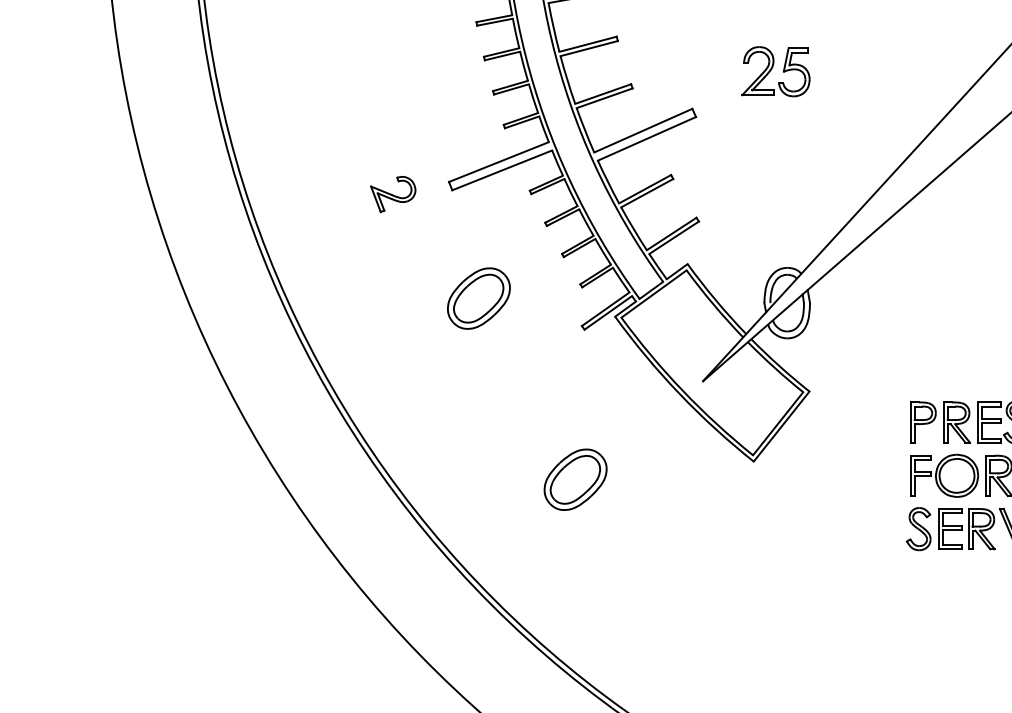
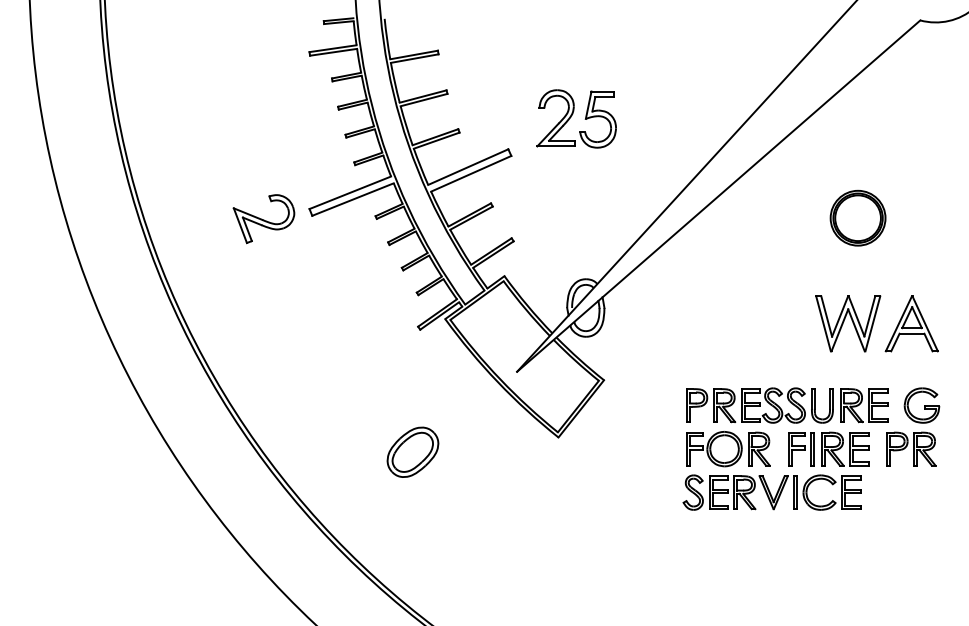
part: (775, 71) -> (576, 118), size x1.43
part: (392, 194) -> (263, 219), size x1.67
part: (478, 297) -> (333, 303), removed

